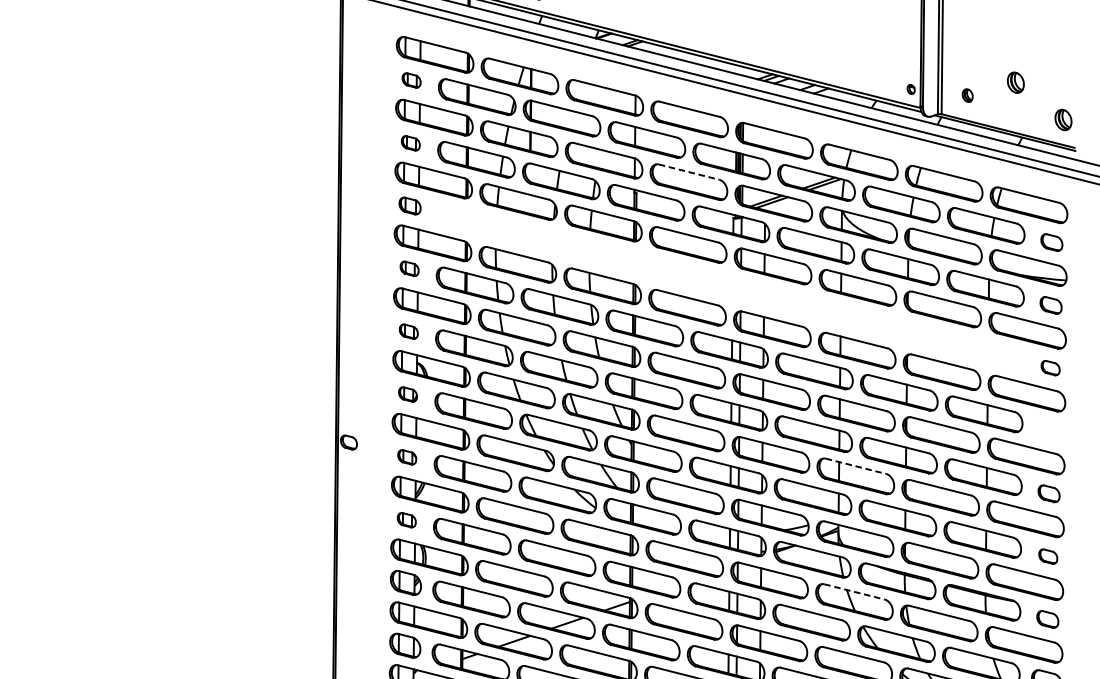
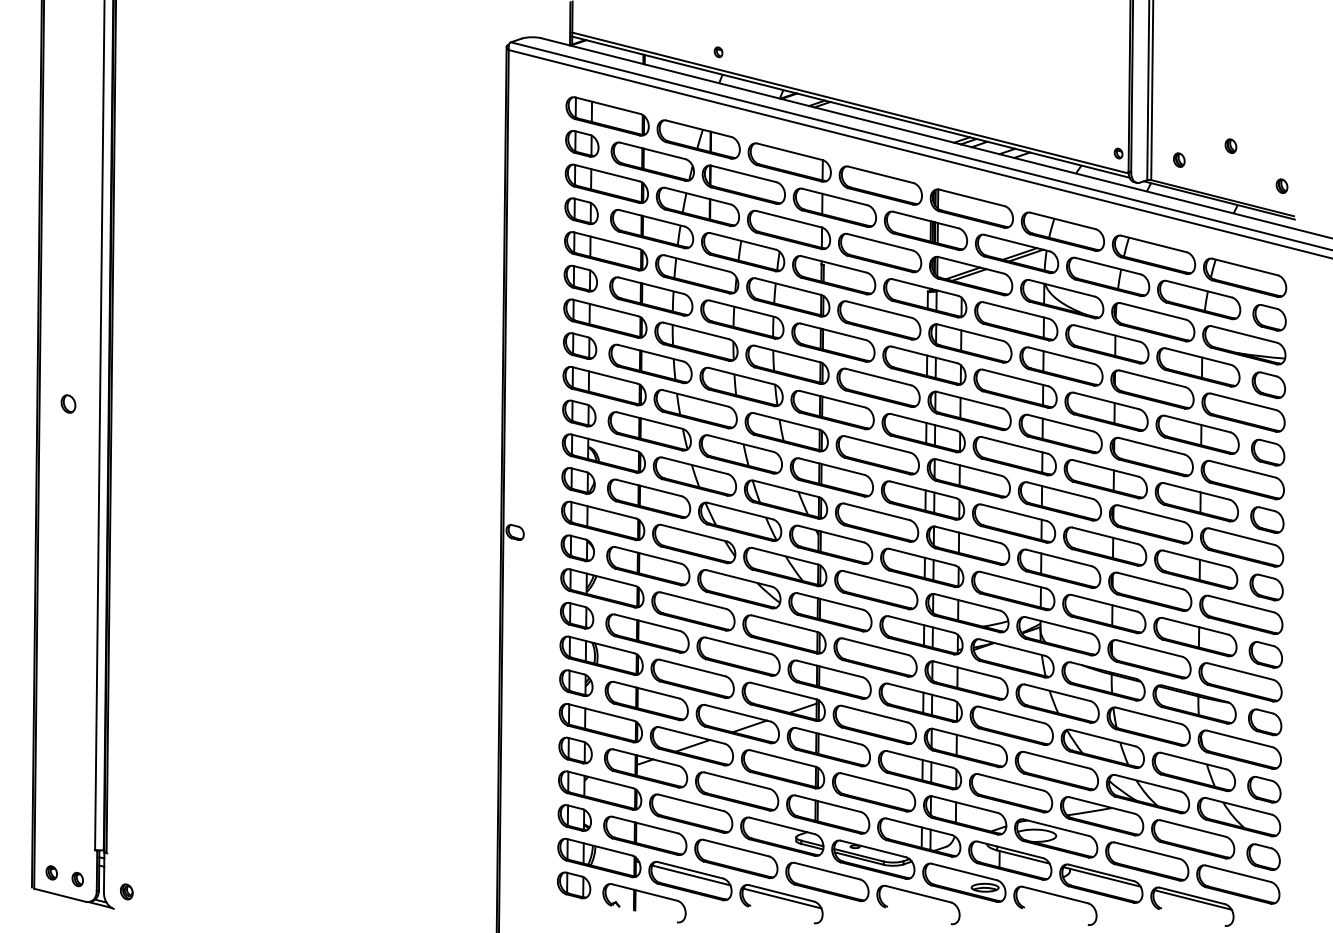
part: (411, 80) -> (582, 143), size x1.67
part: (1015, 81) -> (1230, 145), size x0.62
part: (1062, 119) -> (1281, 185), size x0.62
part: (410, 143) -> (581, 211), size x1.67
line: (689, 172) -> (880, 242), dashed -> solid
part: (409, 205) -> (580, 278), size x1.43
part: (1051, 242) -> (1269, 317), size x1.43
part: (409, 268) -> (580, 345), size x1.67
part: (730, 286) -> (924, 365), added
part: (1050, 305) -> (1268, 385), size x1.43
part: (408, 331) -> (579, 413), size x1.67
part: (1050, 368) -> (1268, 452), size x1.67
part: (407, 394) -> (578, 480), size x1.67
part: (1049, 430) -> (1267, 519), added
part: (407, 457) -> (577, 548), size x1.67
line: (856, 466) -> (1059, 558), dashed -> solid
part: (1048, 493) -> (1266, 587), size x1.43
part: (407, 519) -> (577, 615), size x1.67
part: (1048, 556) -> (1265, 654), size x1.67
line: (854, 591) -> (1057, 692), dashed -> solid
part: (1048, 619) -> (1265, 722), size x1.43

